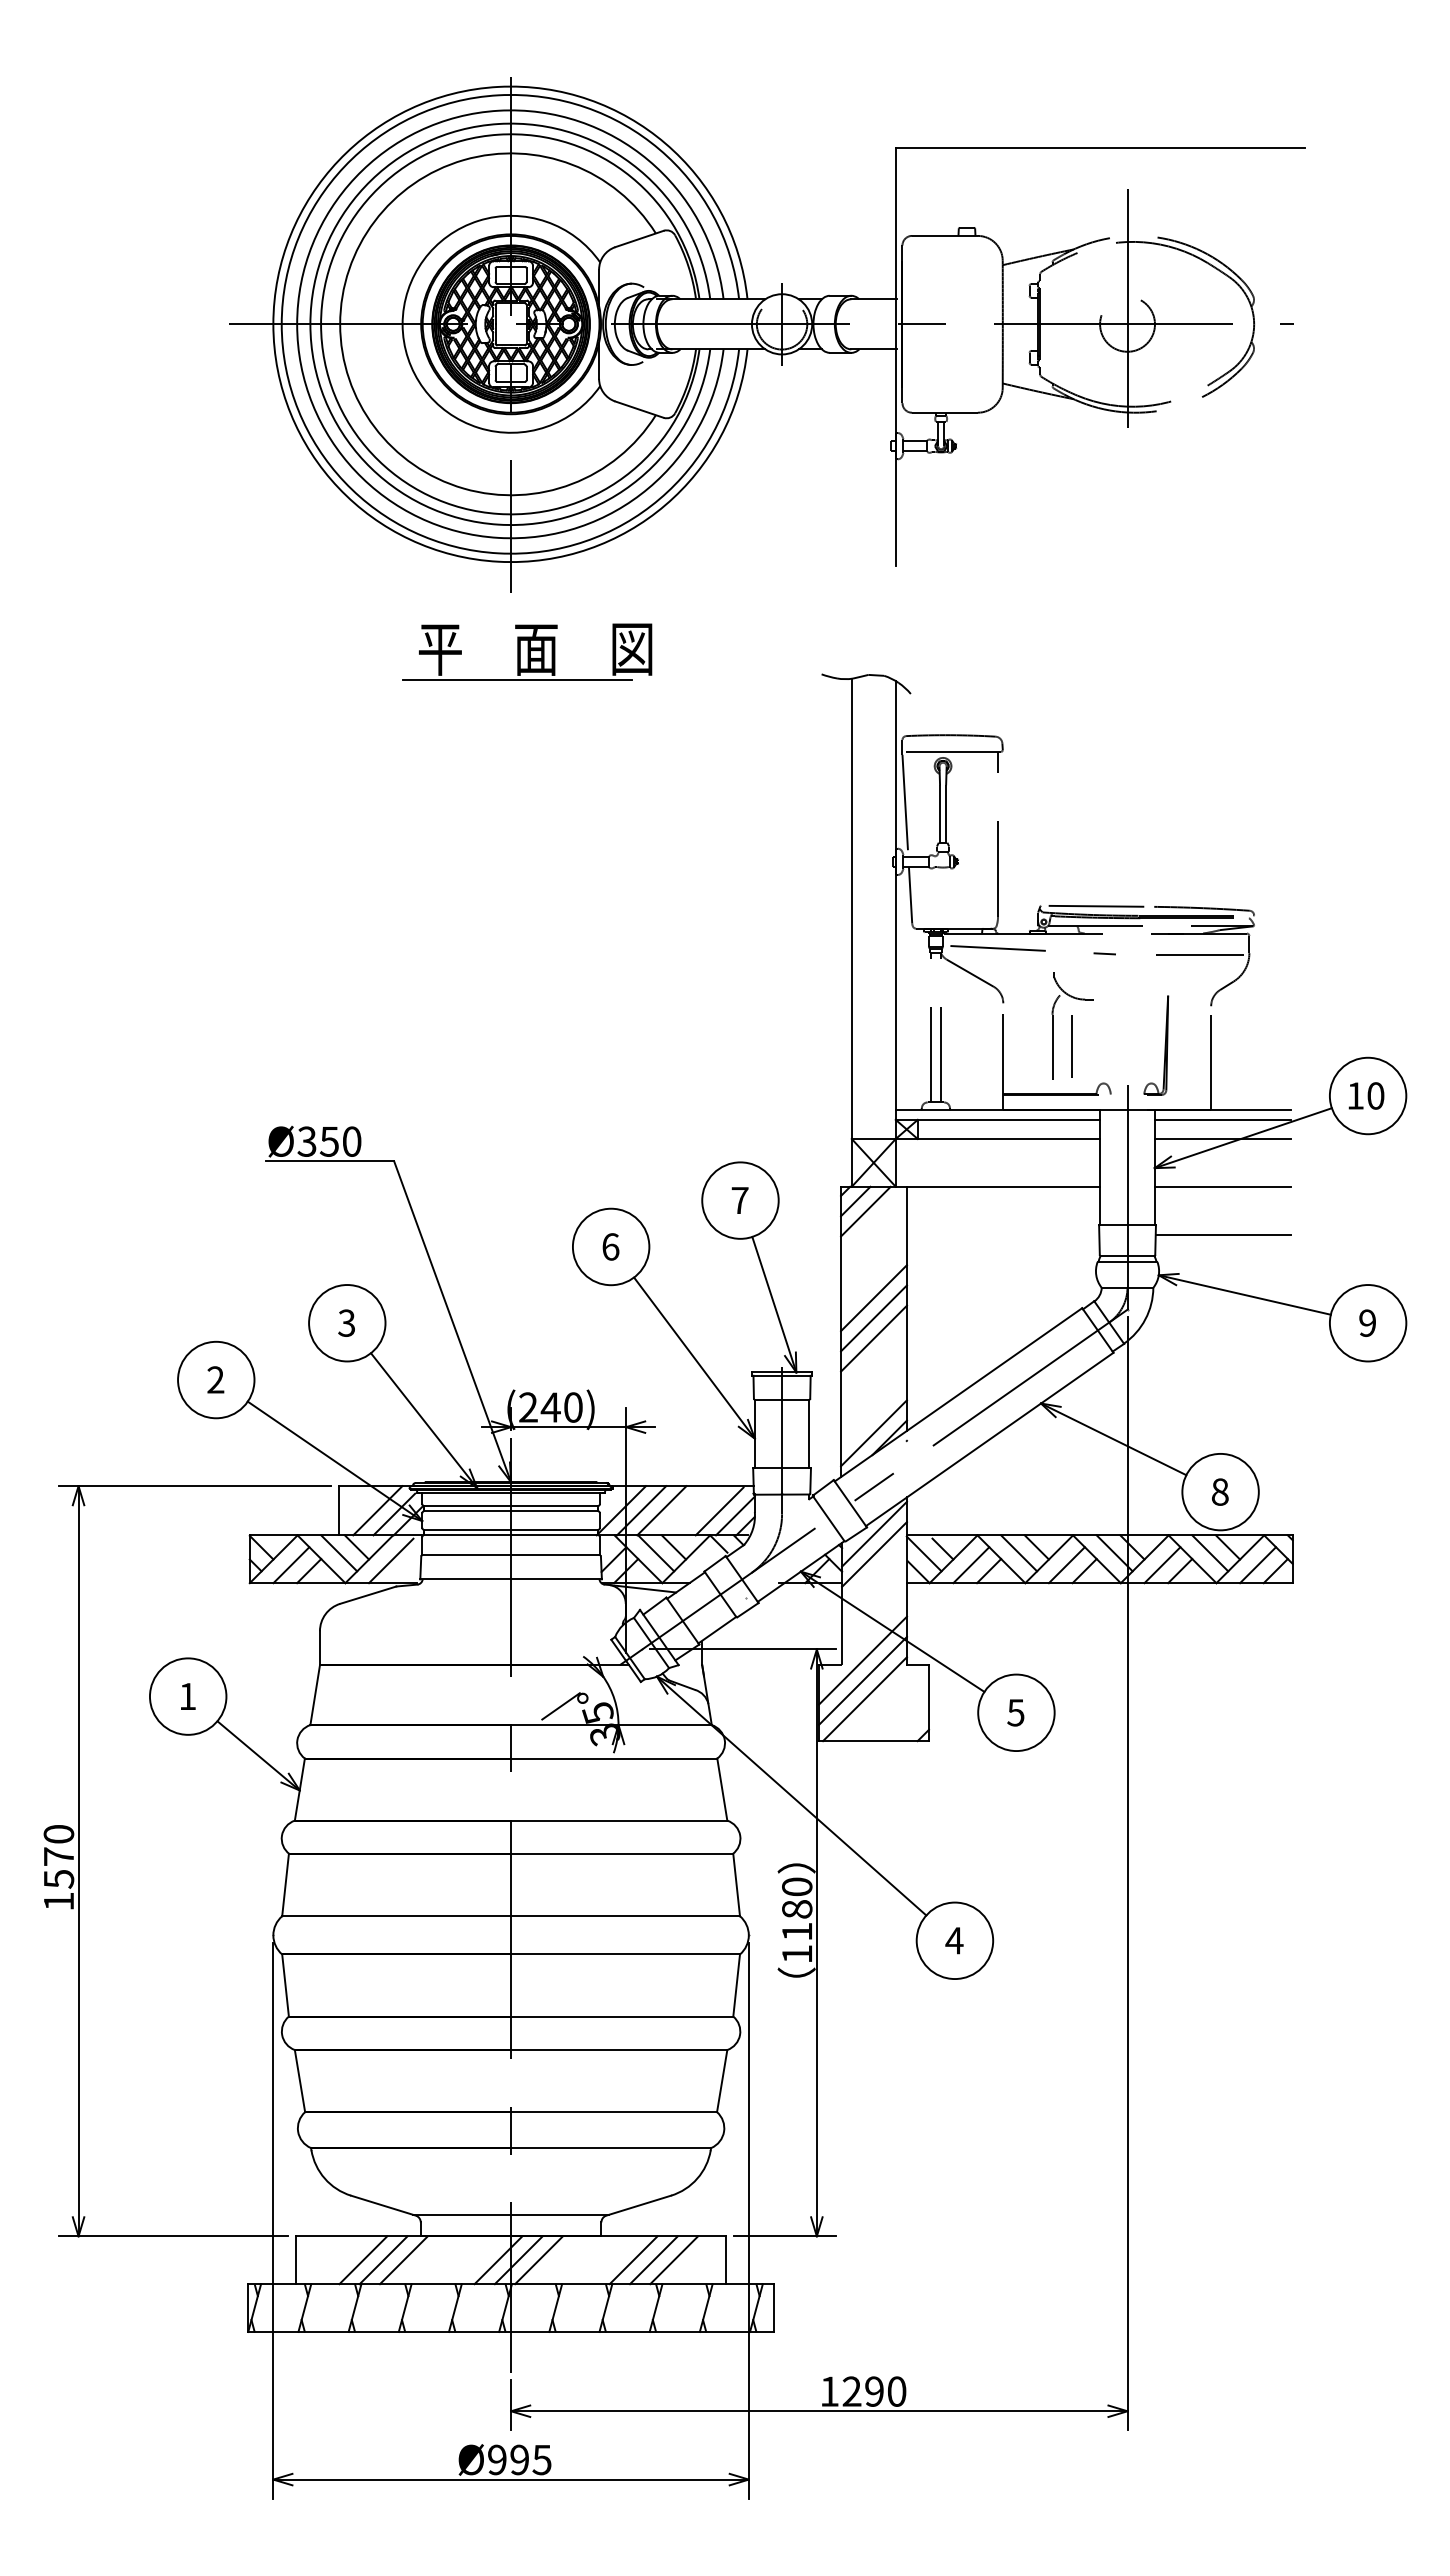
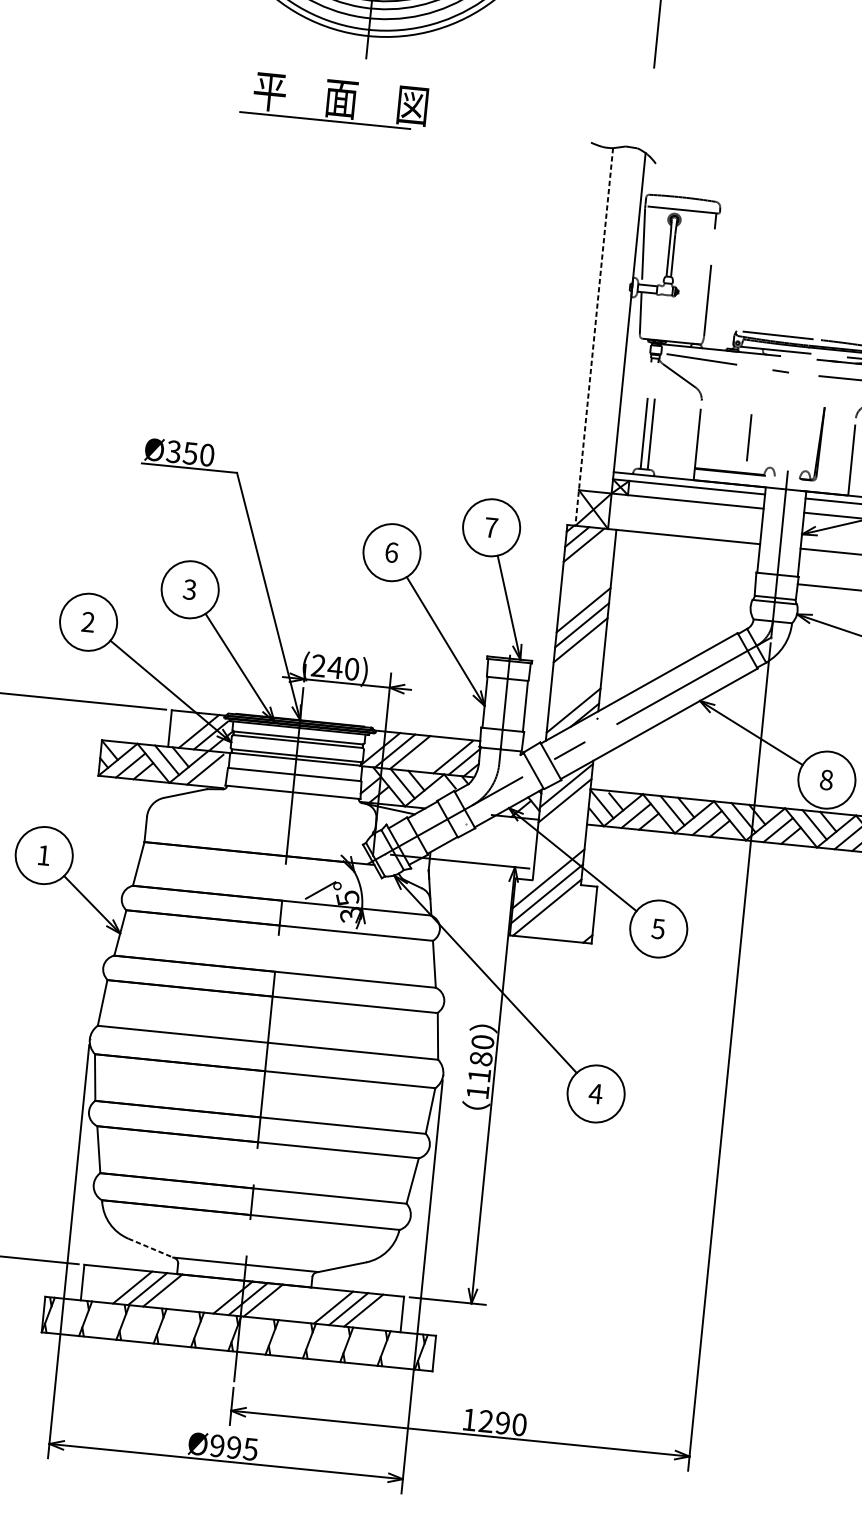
part: (527, 651) -> (334, 99), moved
line: (851, 932) -> (594, 336), solid -> dashed
part: (1053, 1025) -> (737, 420), removed
line: (384, 2205) -> (152, 1248), solid -> dashed

